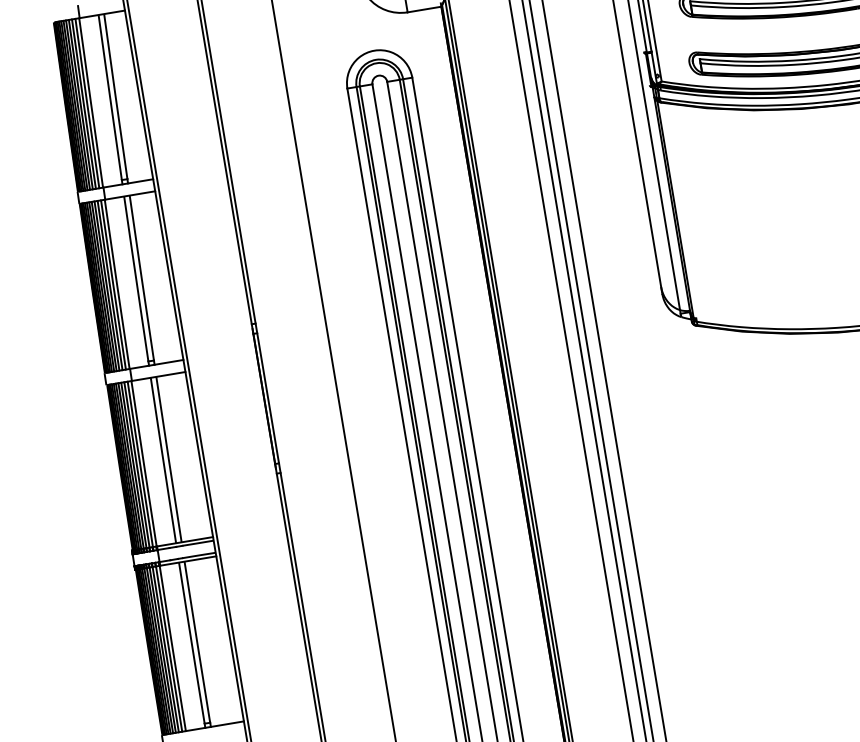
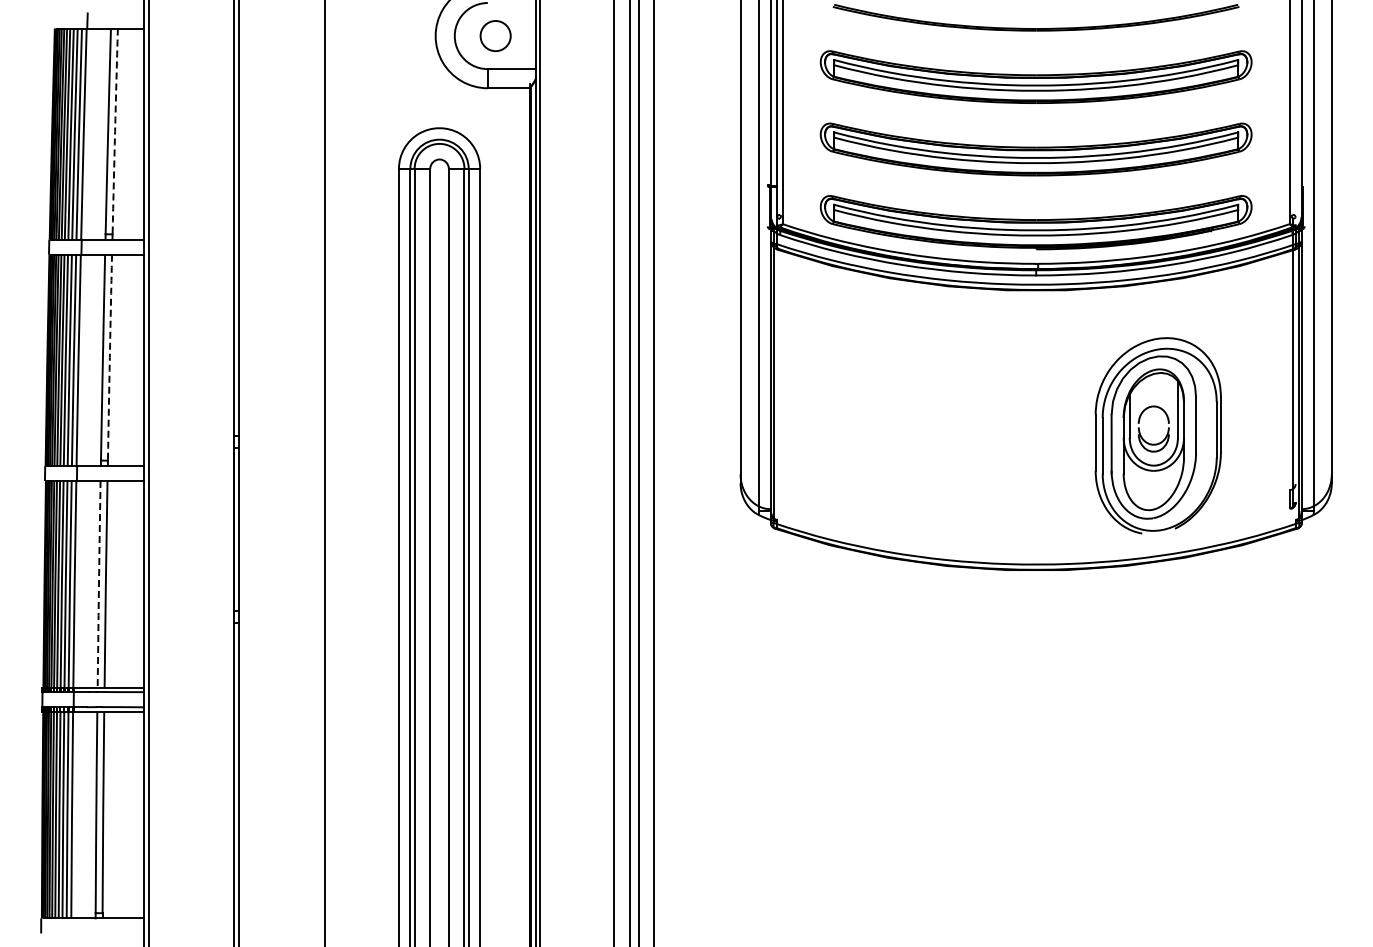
arc: (116, 96) -> (115, 131), solid -> dashed
arc: (141, 277) -> (109, 357), solid -> dashed
line: (163, 460) -> (99, 584), solid -> dashed

